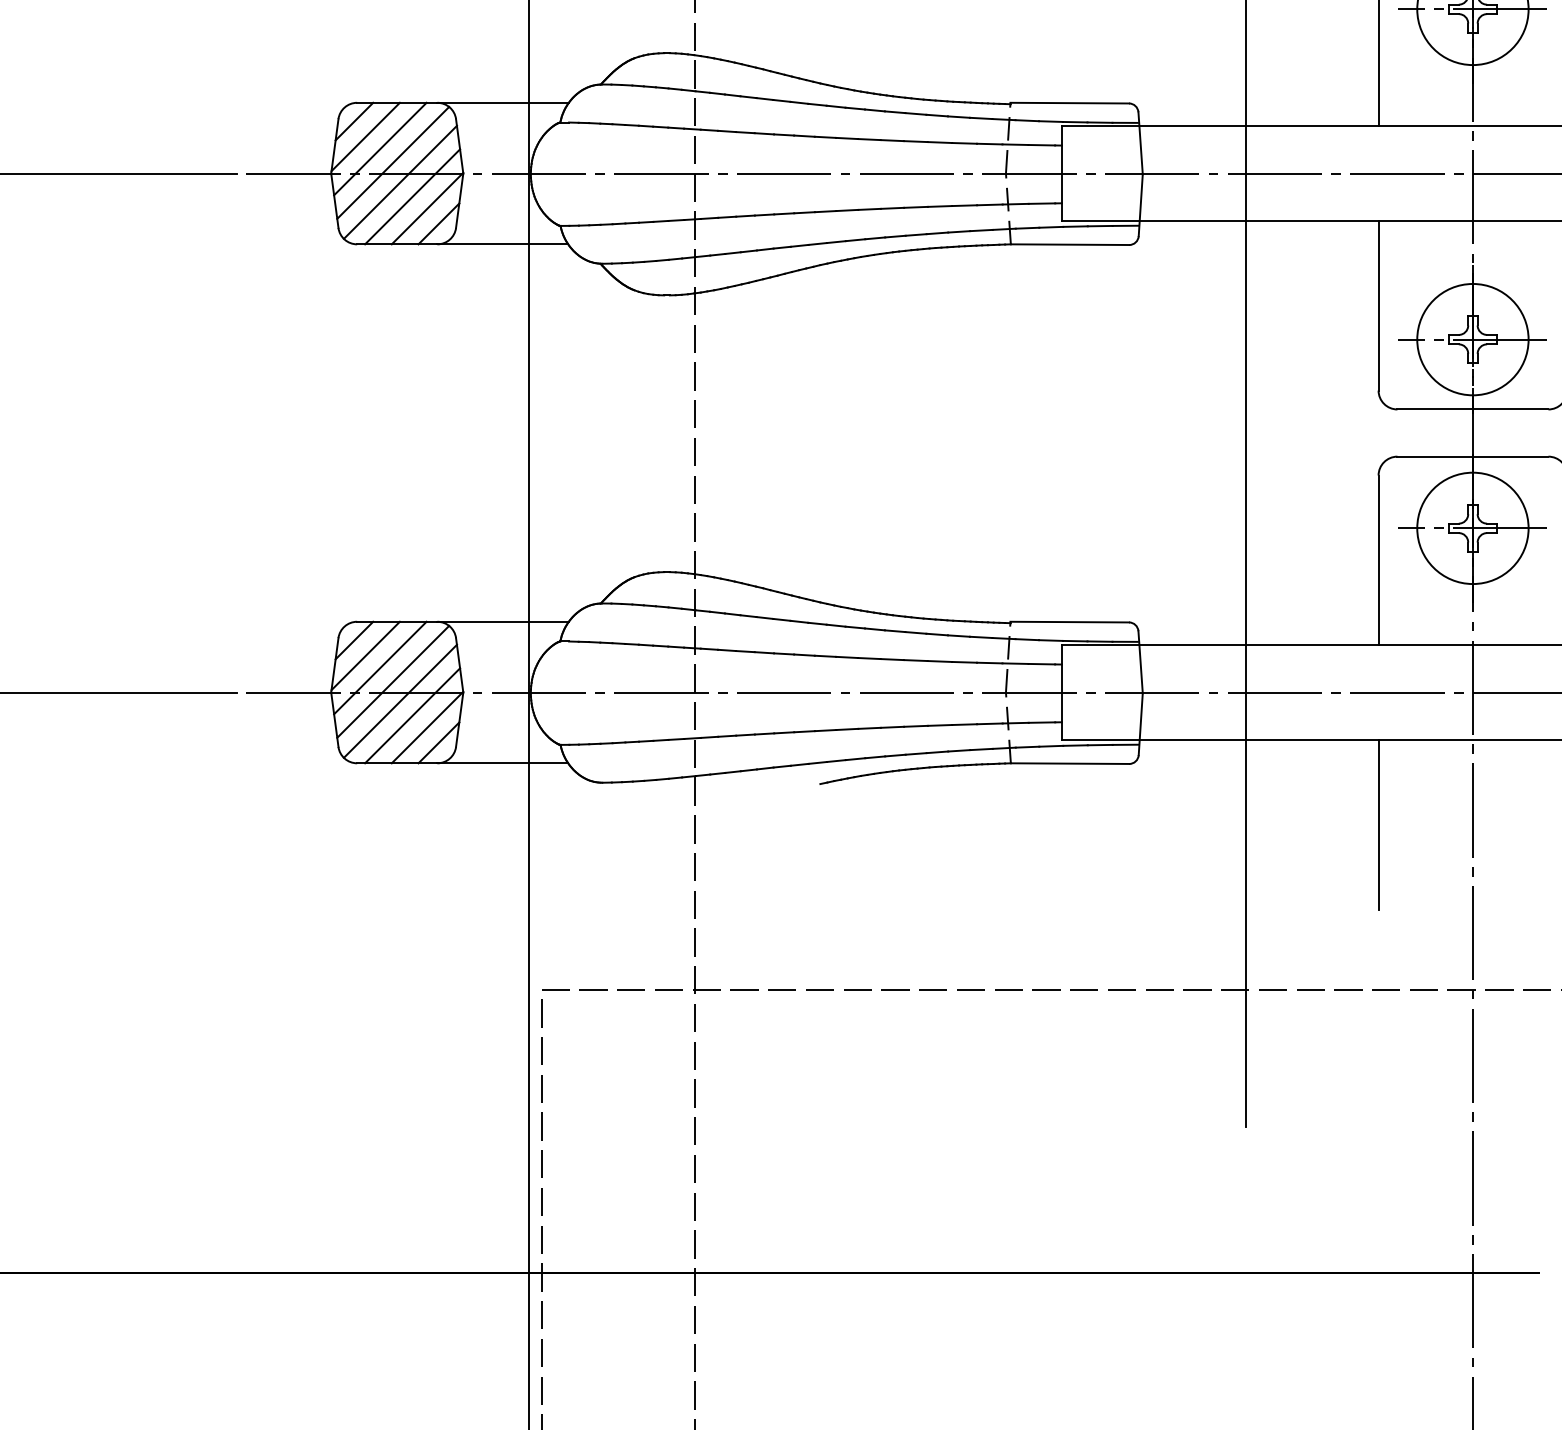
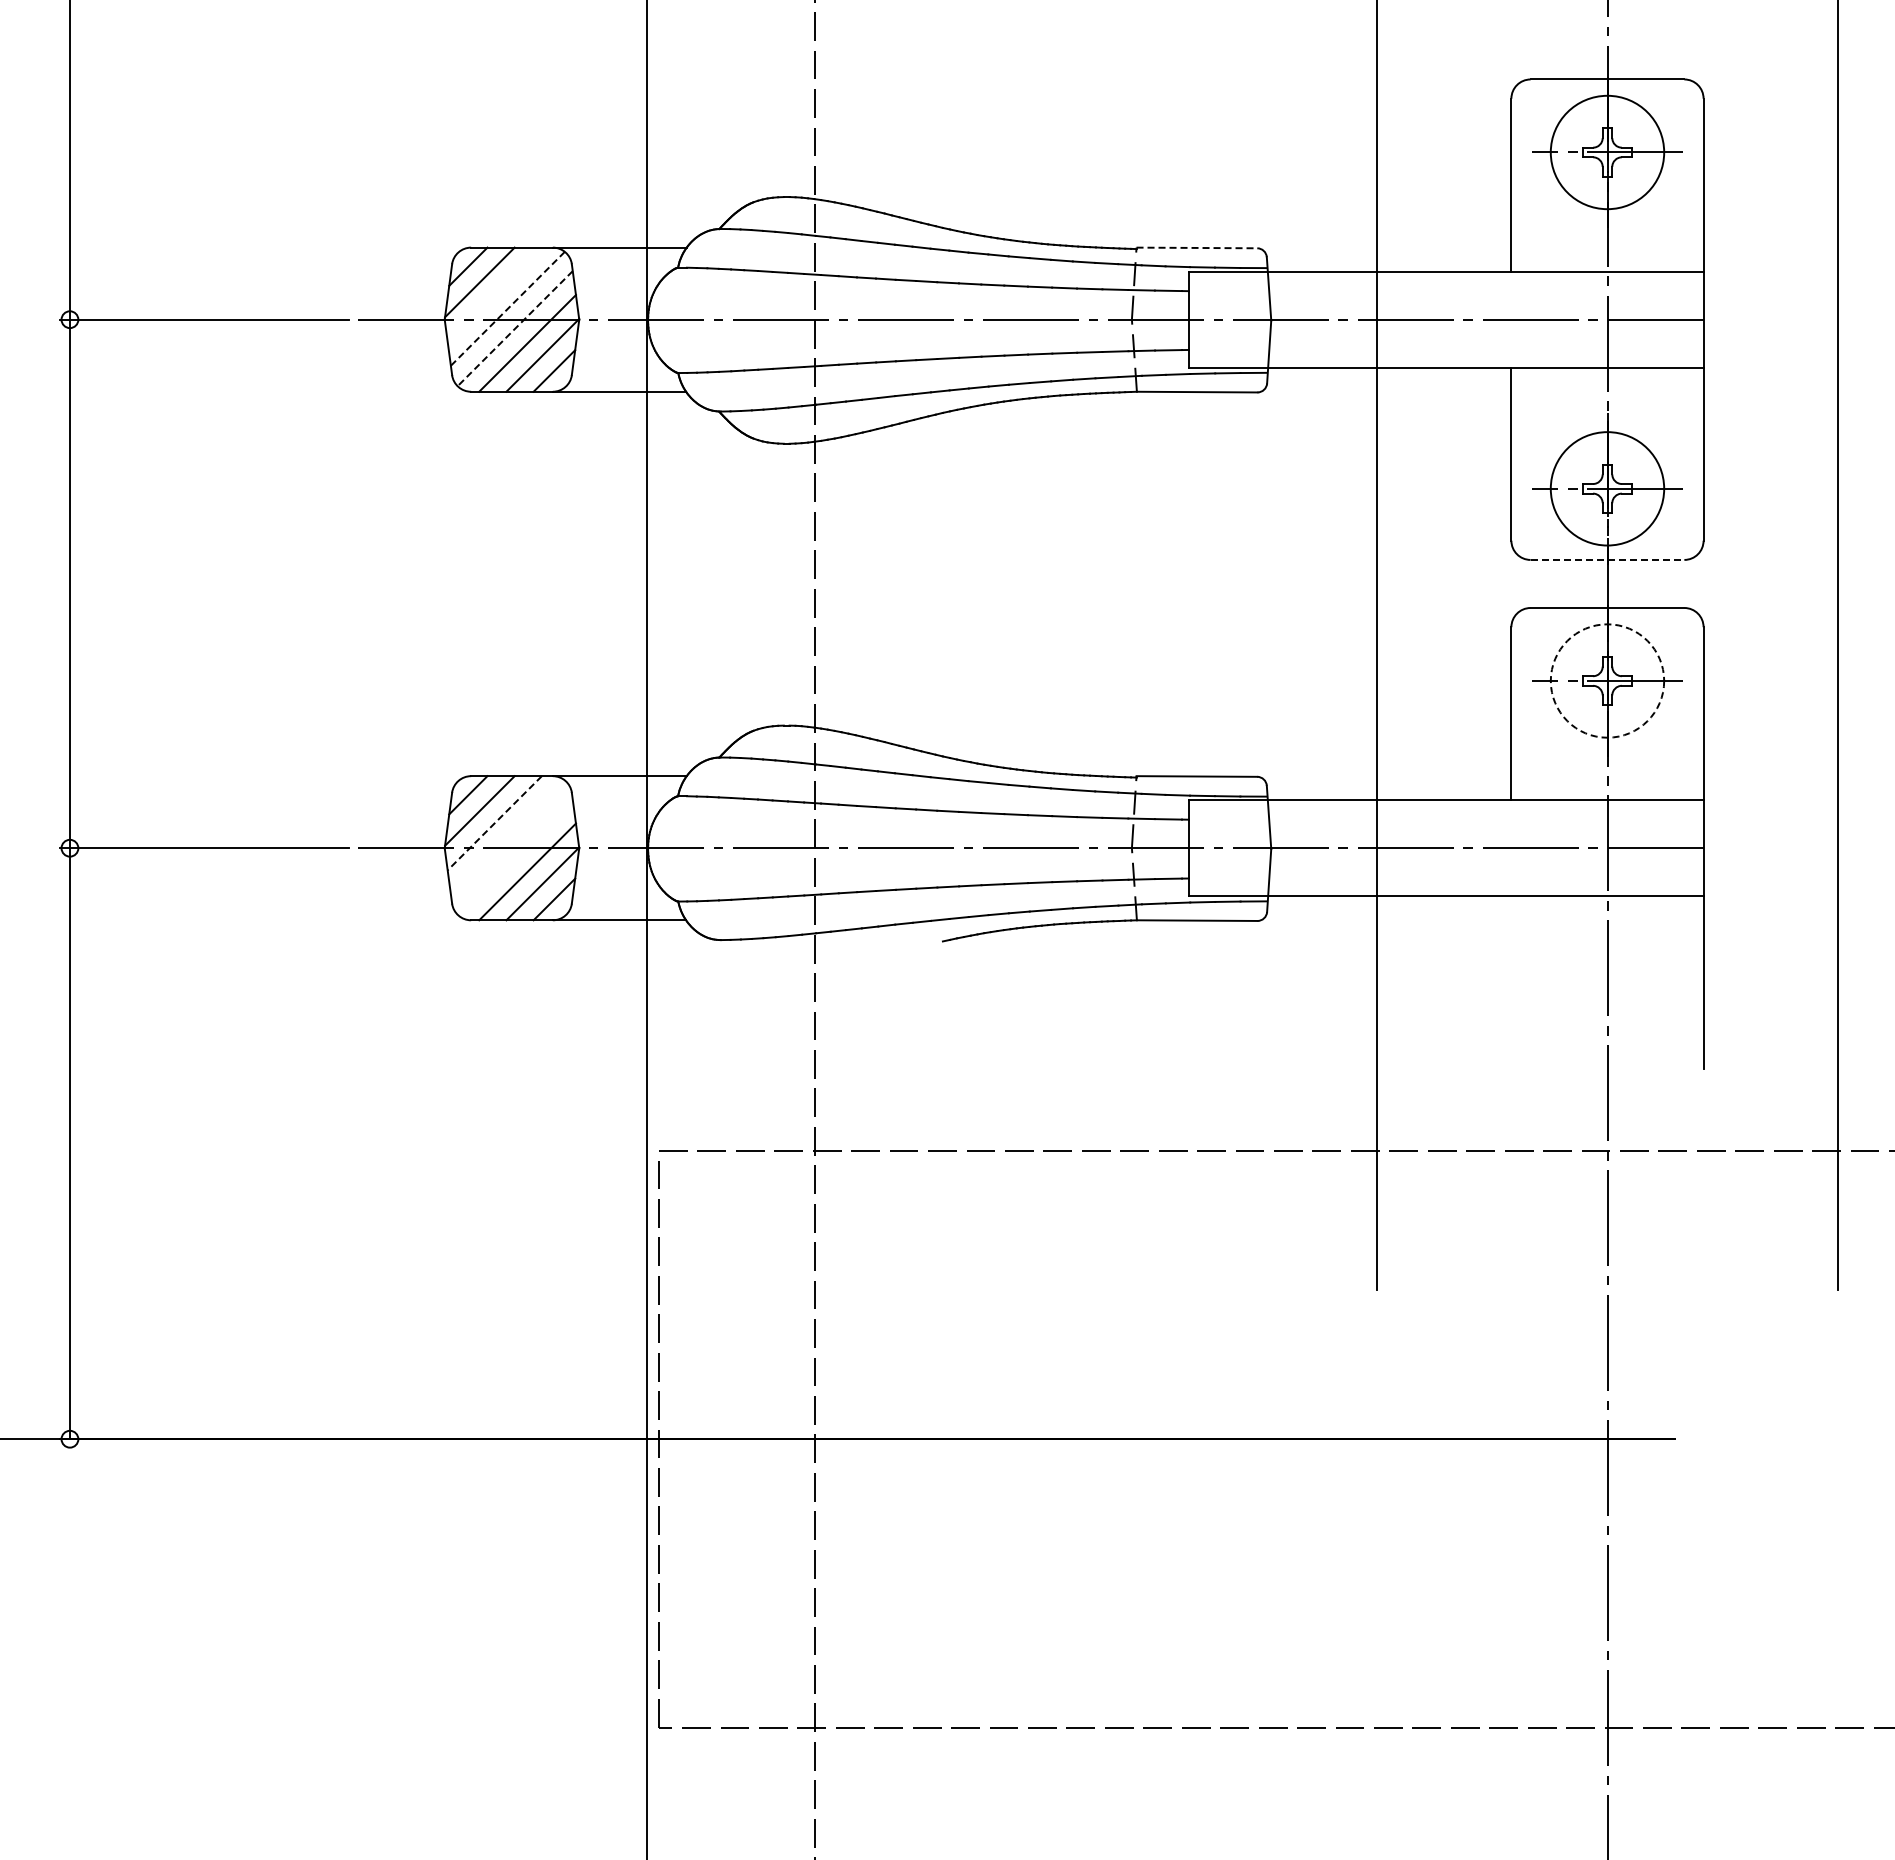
line: (1070, 102) -> (1197, 247), solid -> dashed
line: (380, 148) -> (494, 294), removed
line: (392, 162) -> (507, 308), solid -> dashed
line: (399, 183) -> (514, 329), solid -> dashed
line: (1472, 409) -> (1607, 559), solid -> dashed
circle: (1472, 527) -> (1607, 680), solid -> dashed
line: (380, 668) -> (494, 823), solid -> dashed
line: (392, 682) -> (507, 837), removed
line: (399, 700) -> (514, 856), removed
line: (1378, 824) -> (1511, 982), removed

